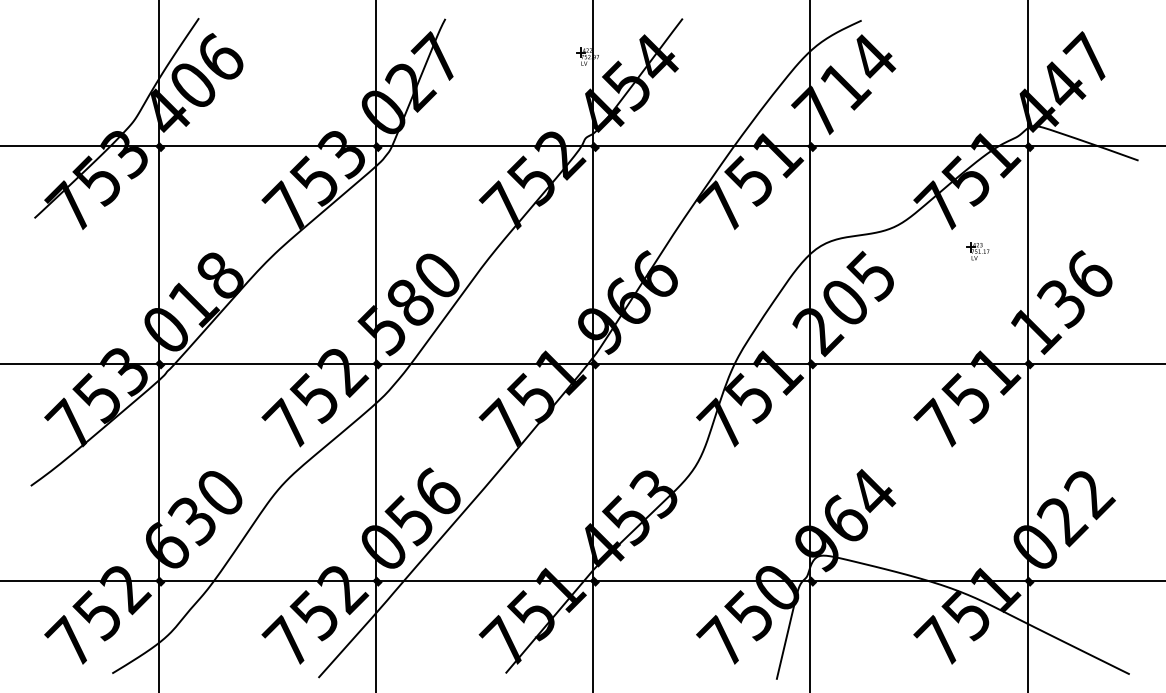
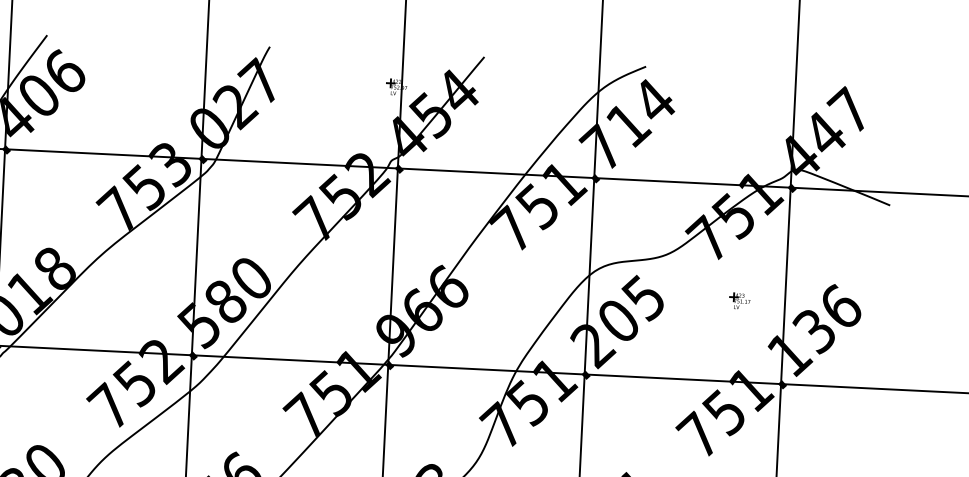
part: (977, 251) -> (739, 301), moved

